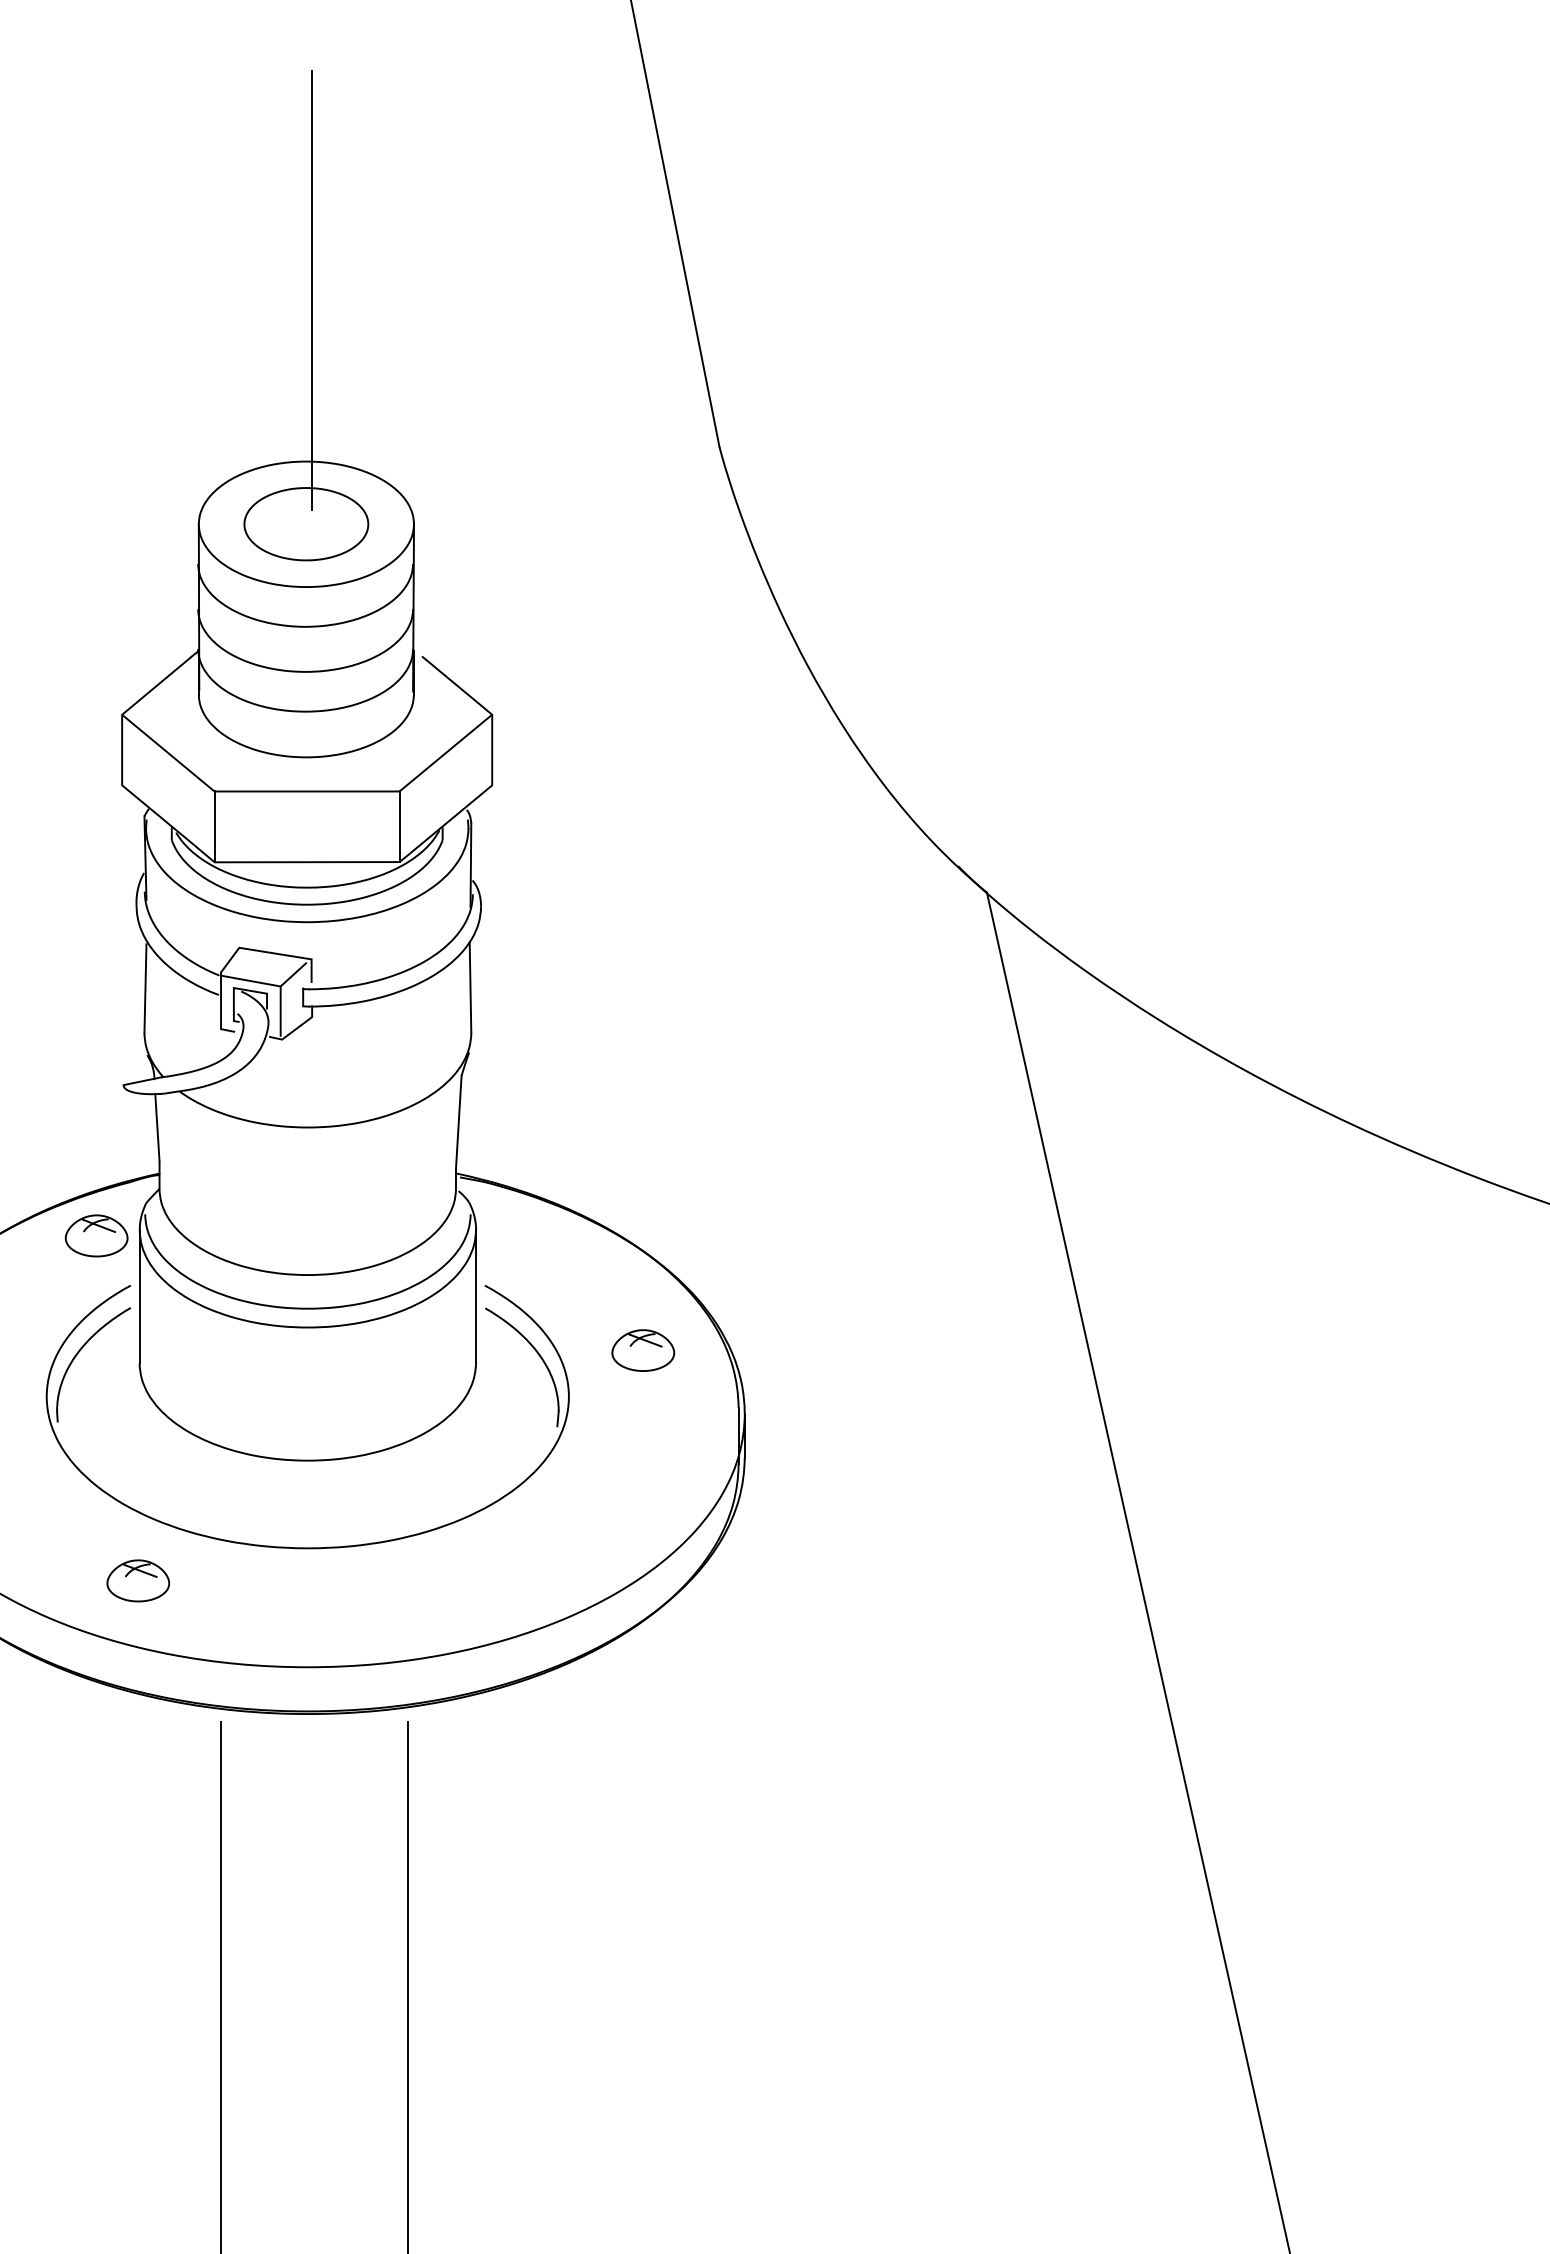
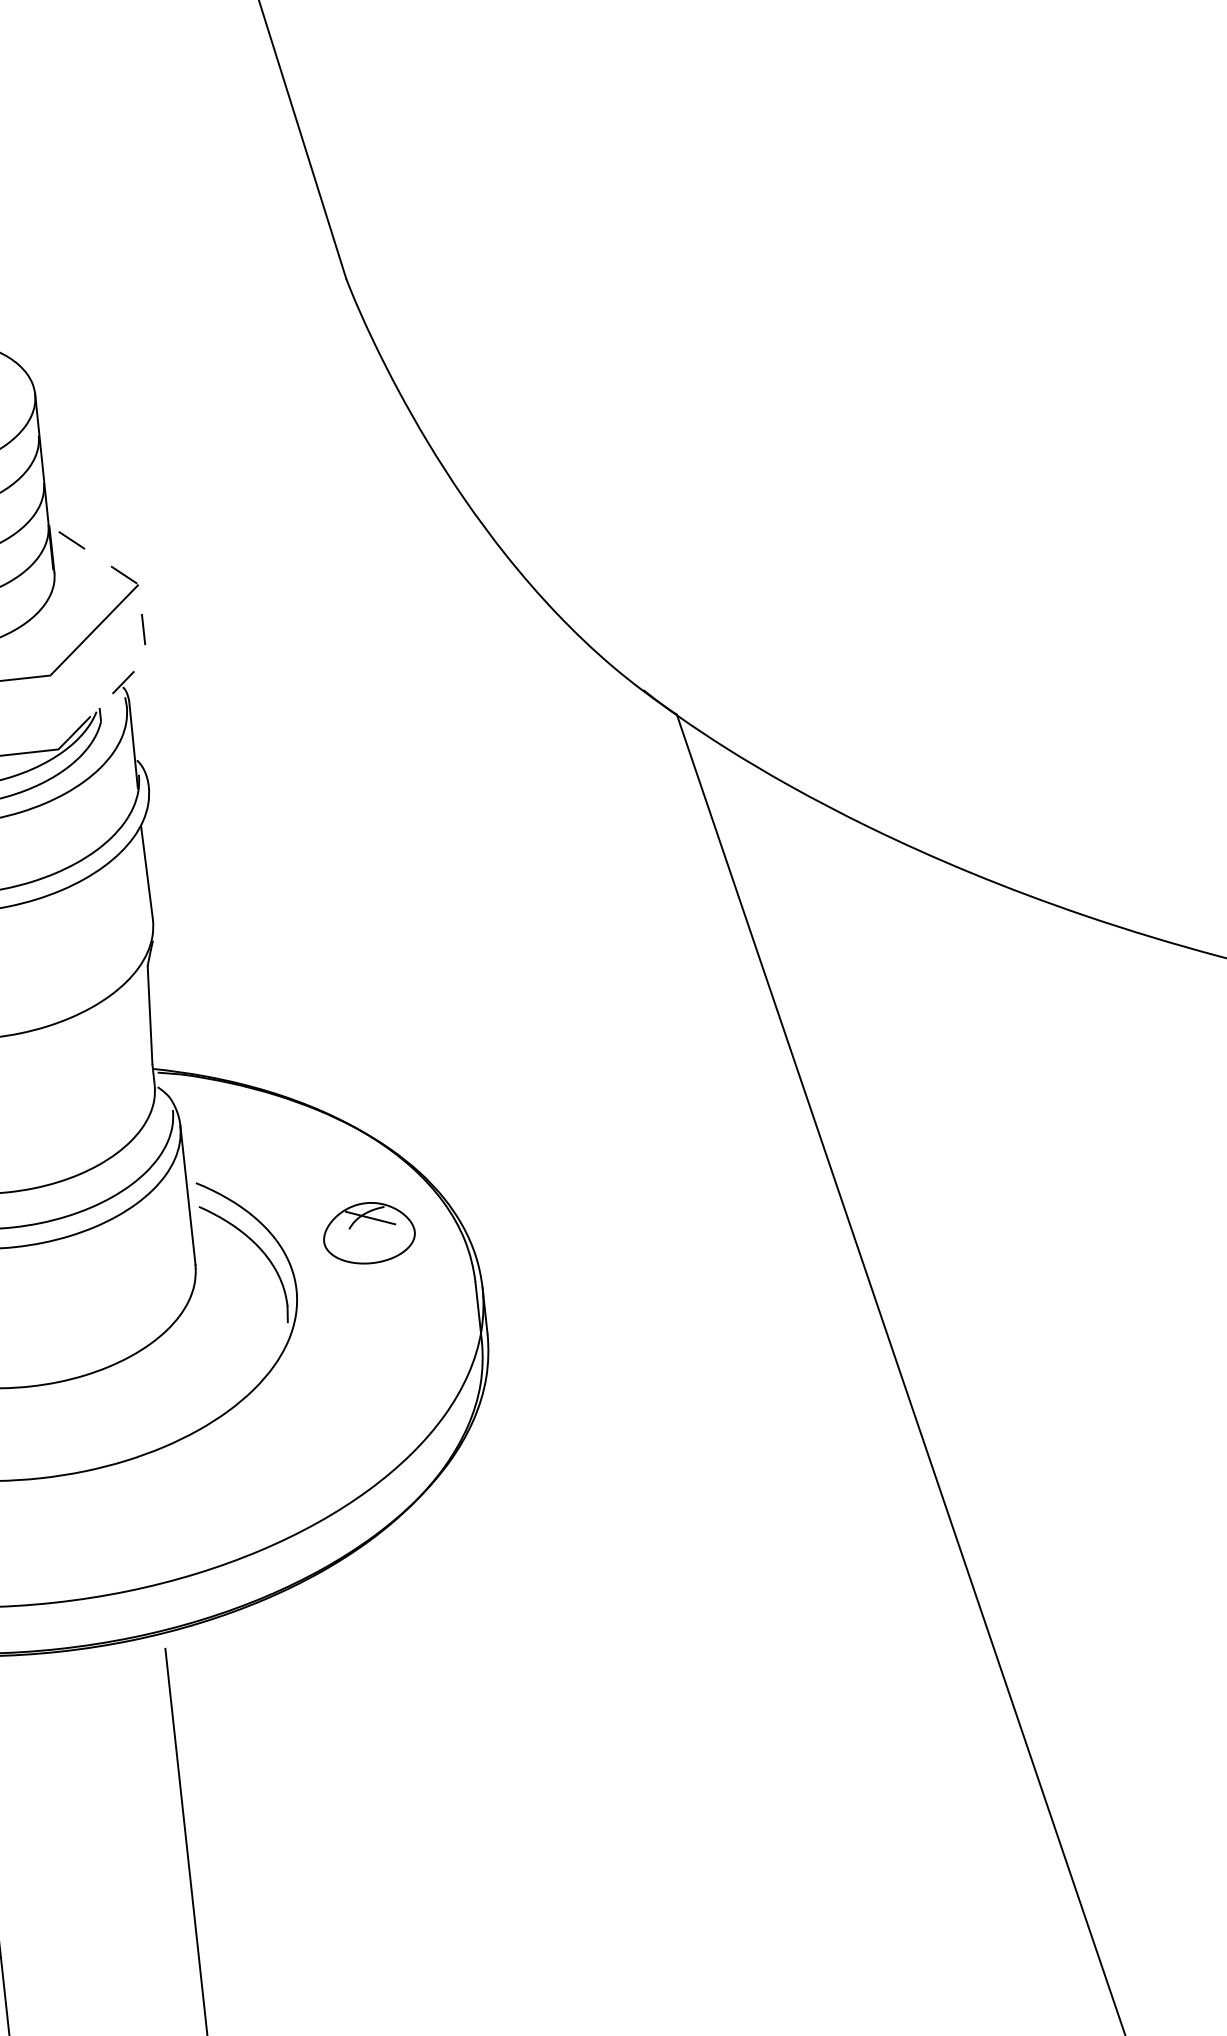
line: (492, 757) -> (143, 629), solid -> dashed
line: (399, 826) -> (54, 712), removed
part: (643, 1350) -> (369, 1232), size x1.4

